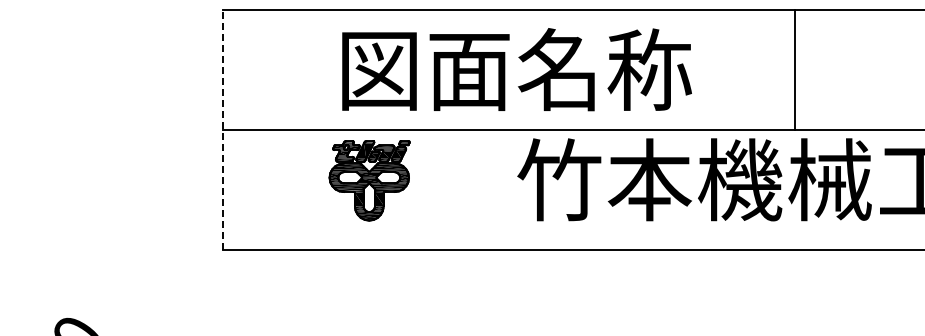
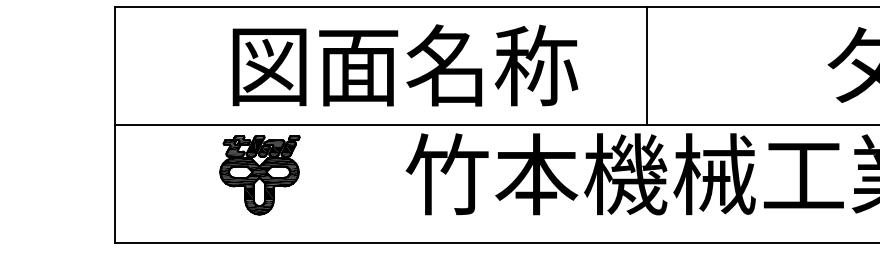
line: (794, 69) -> (646, 65), moved
line: (223, 129) -> (115, 124), dashed -> solid

